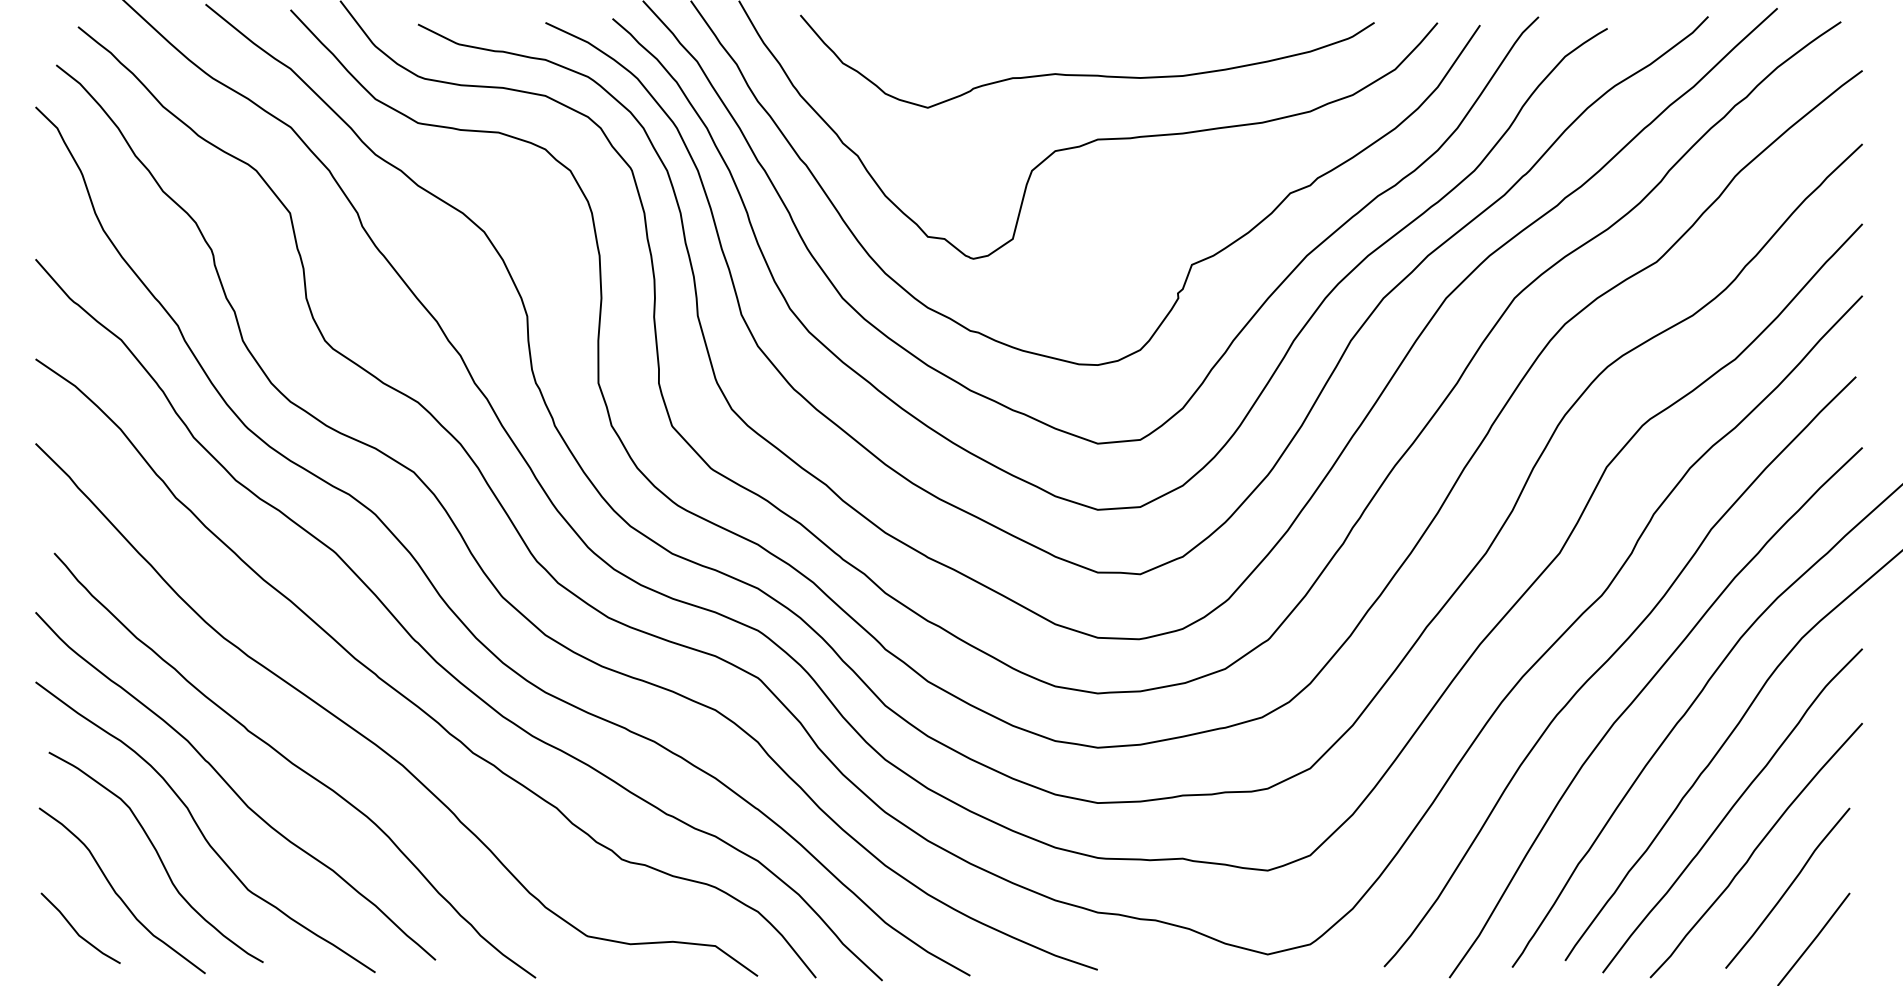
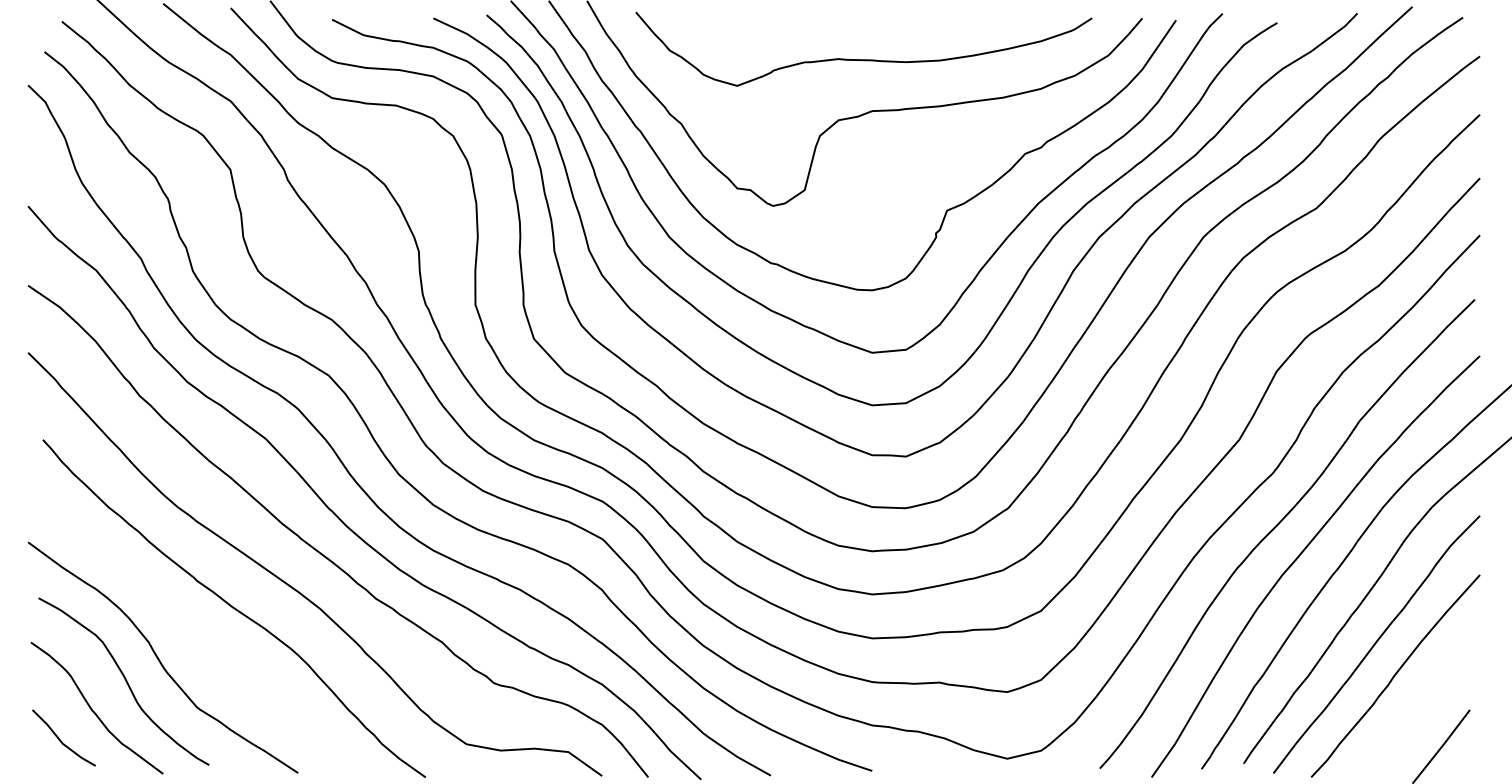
curve: (232, 788) -> (184, 626), removed
curve: (1787, 887) -> (1420, 705), removed

